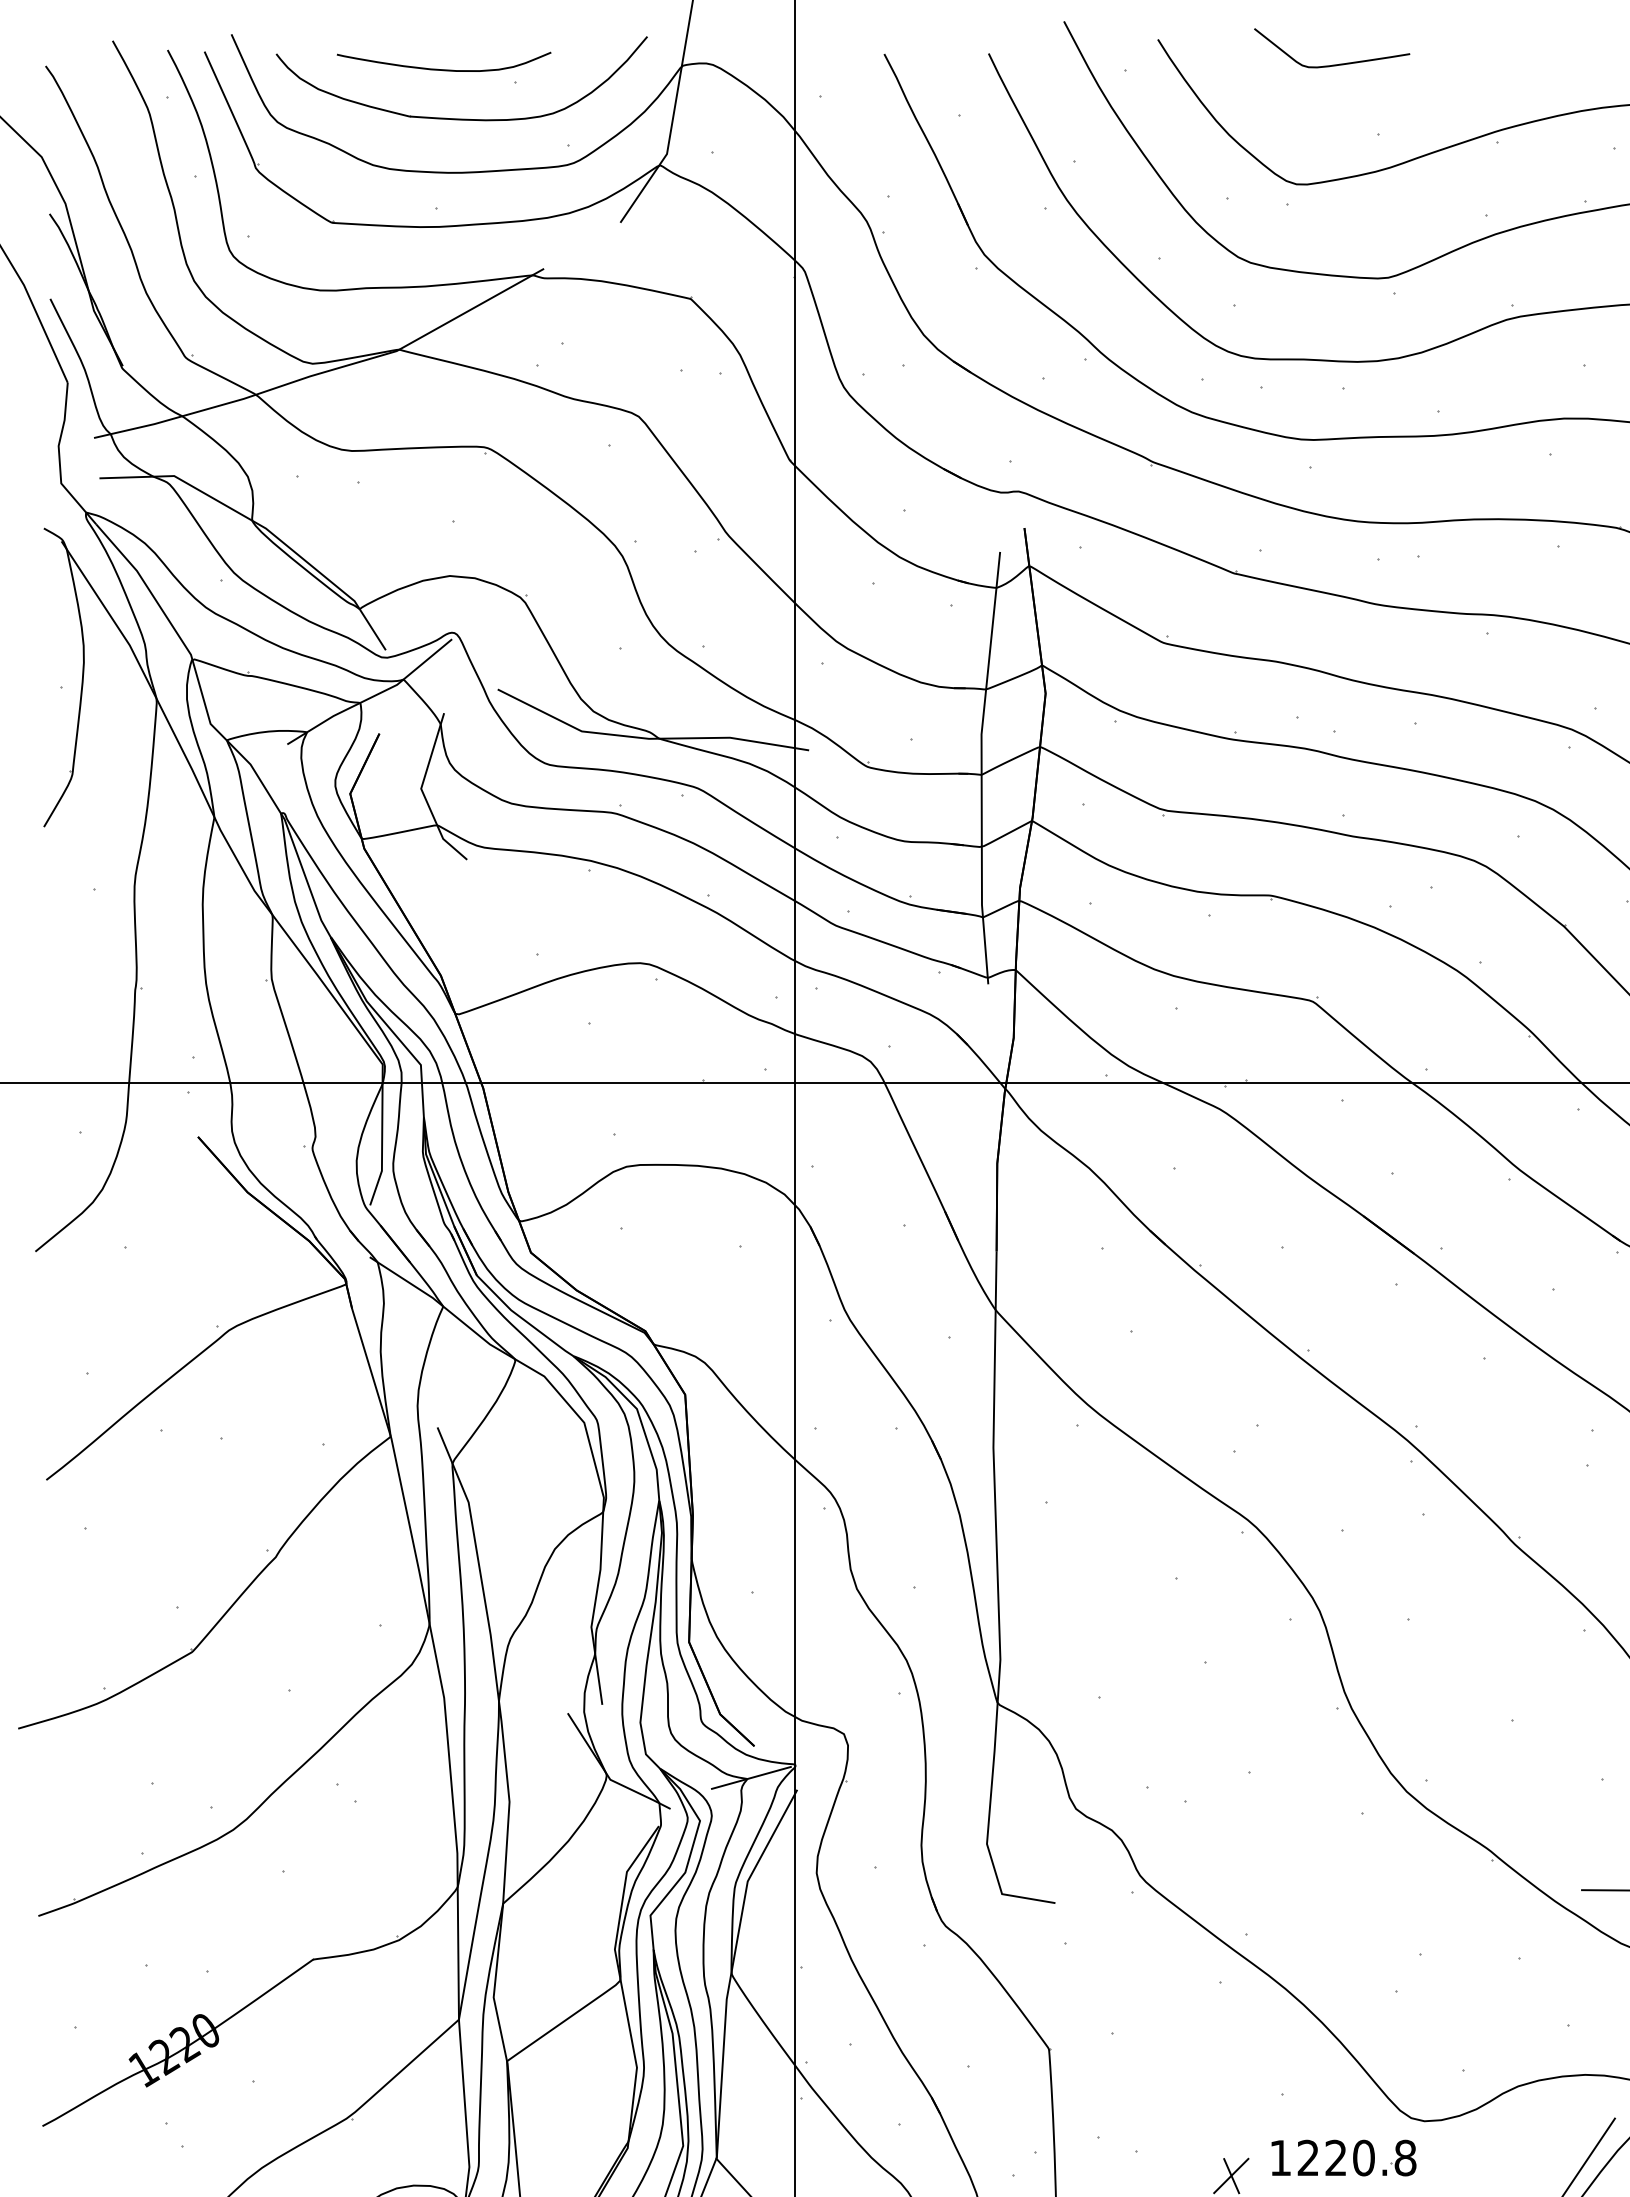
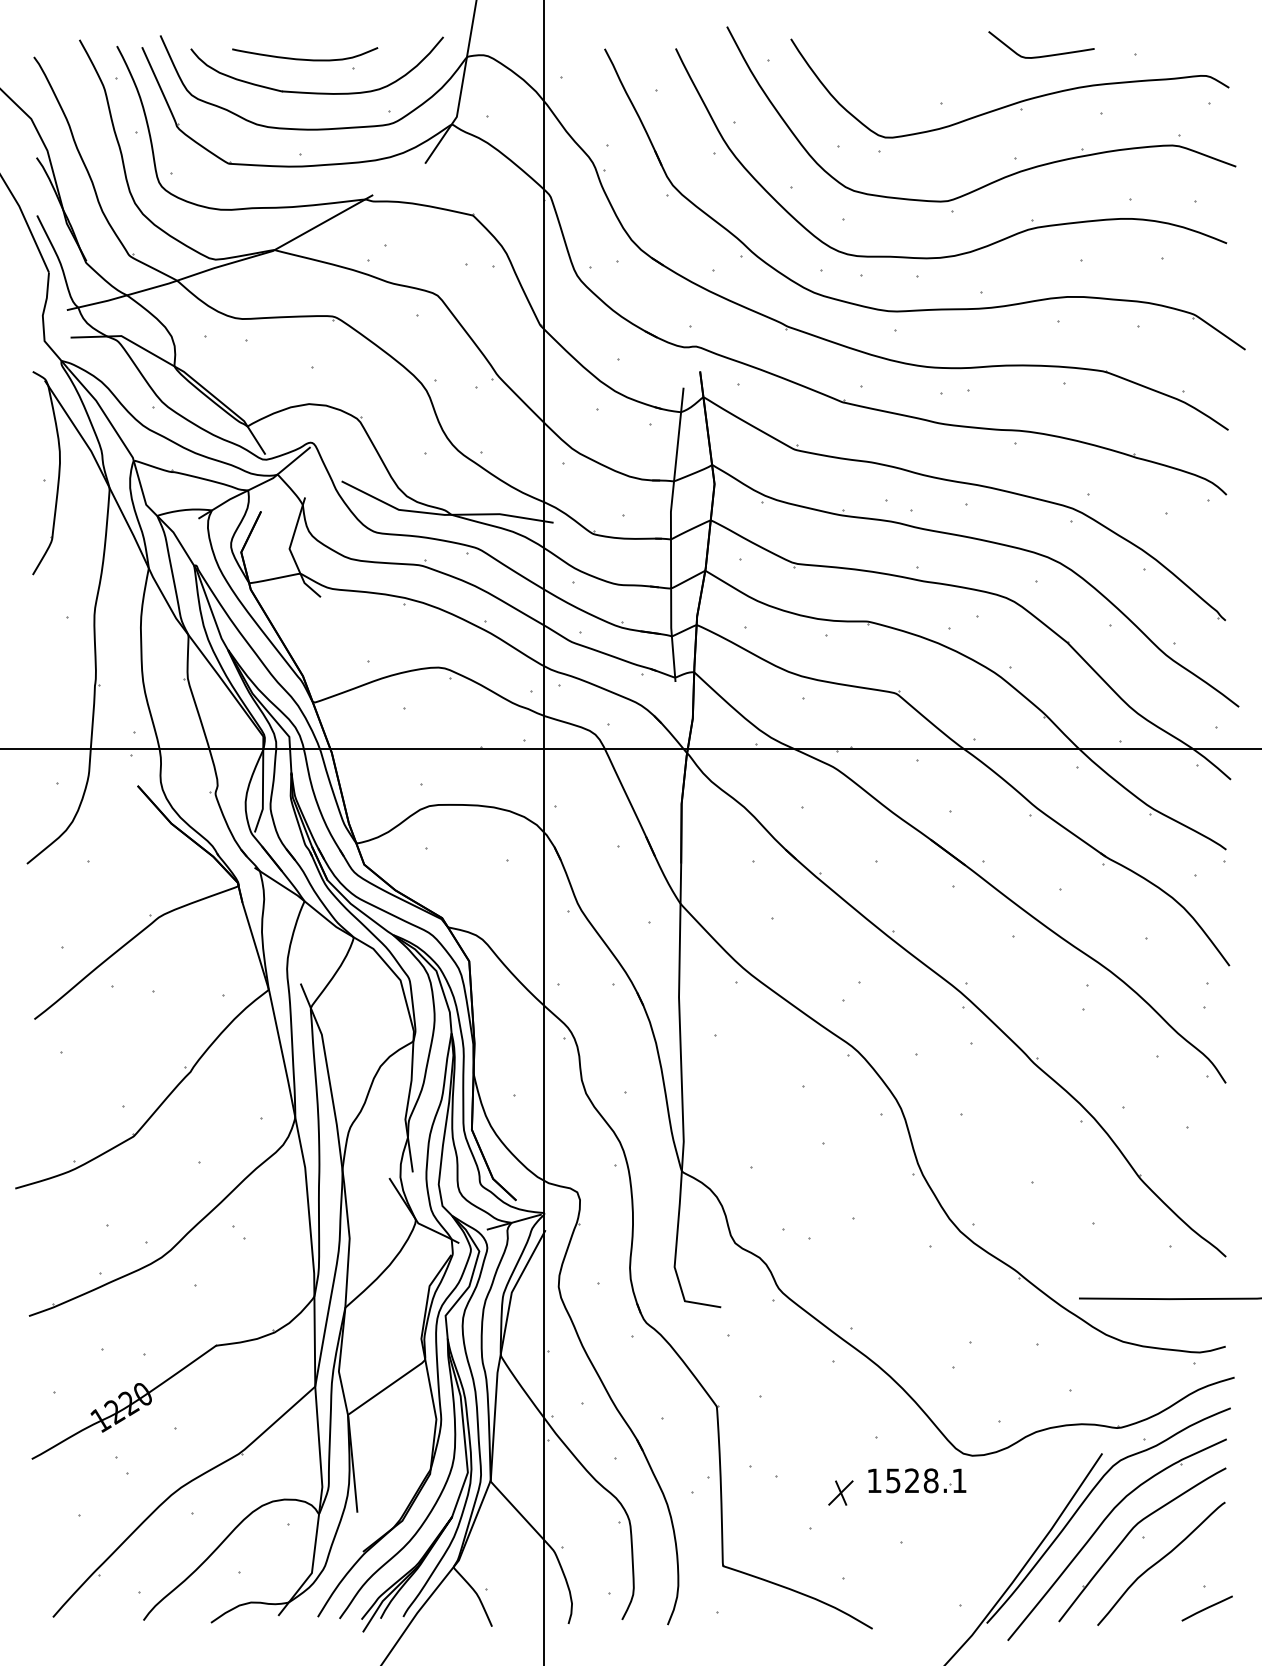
curve: (1333, 63) -> (1042, 55), moved
text: (1357, 2157) -> (926, 1480), 1220.8 -> 1528.1

